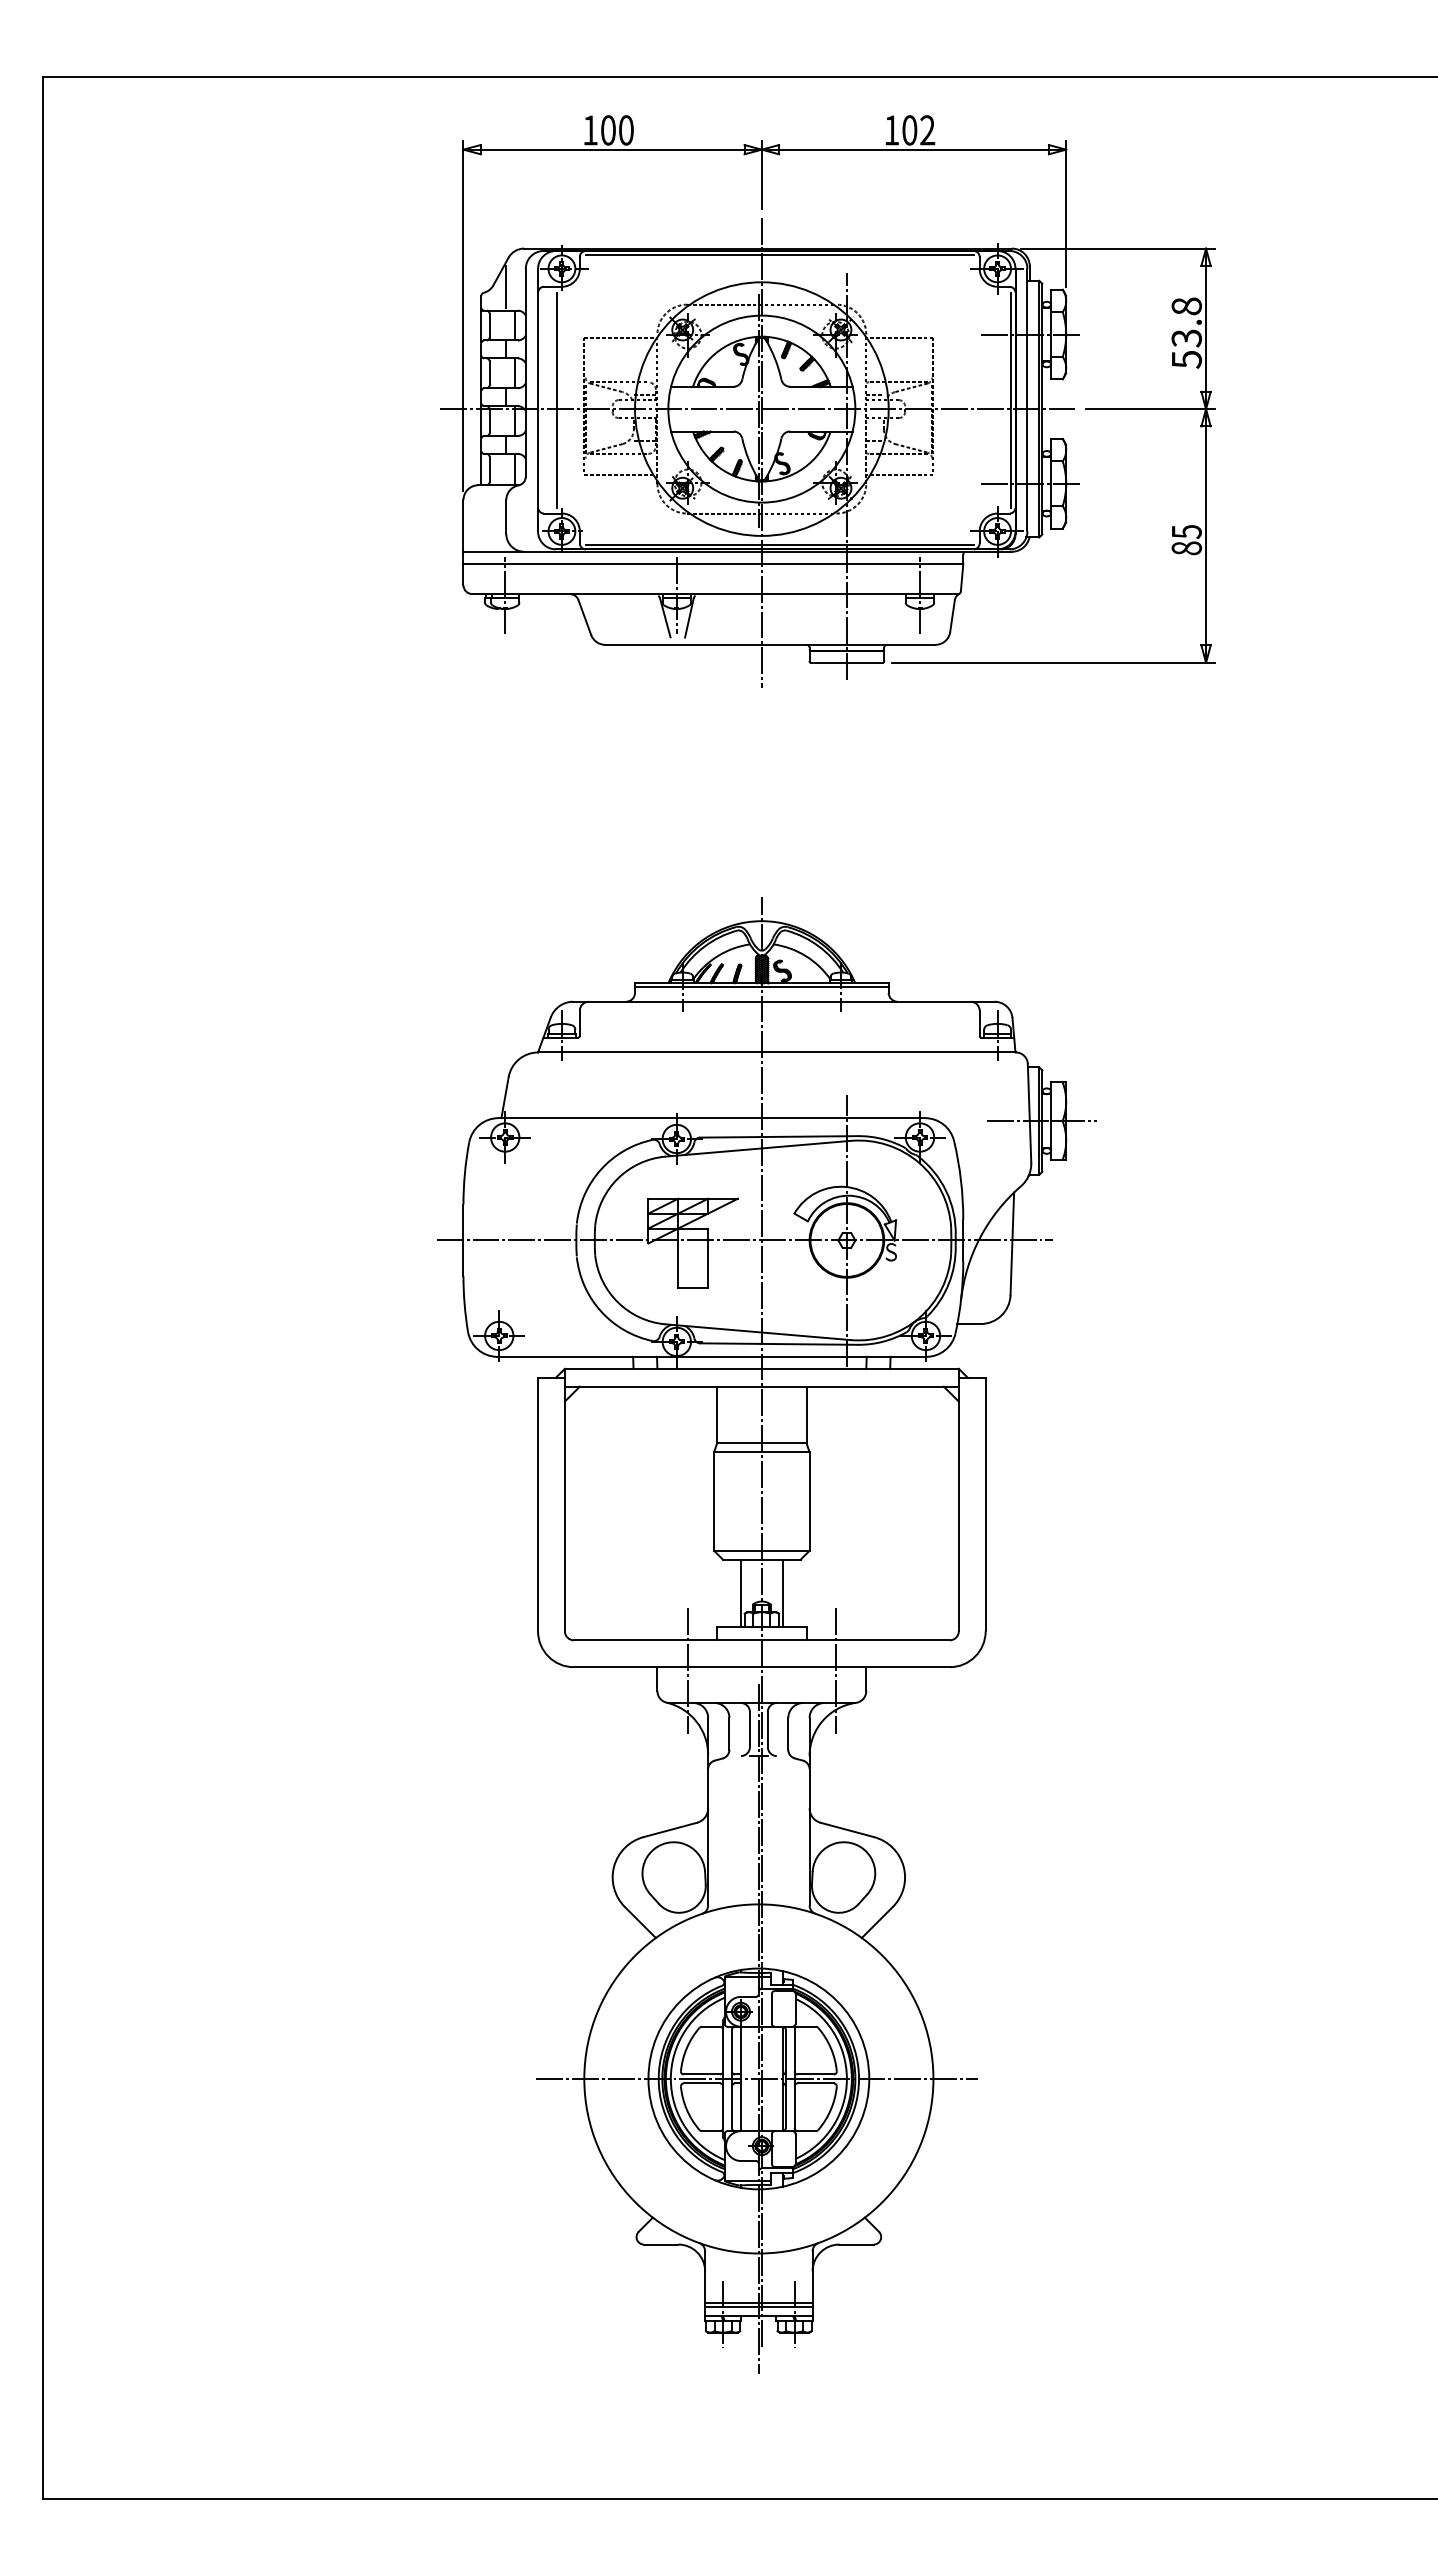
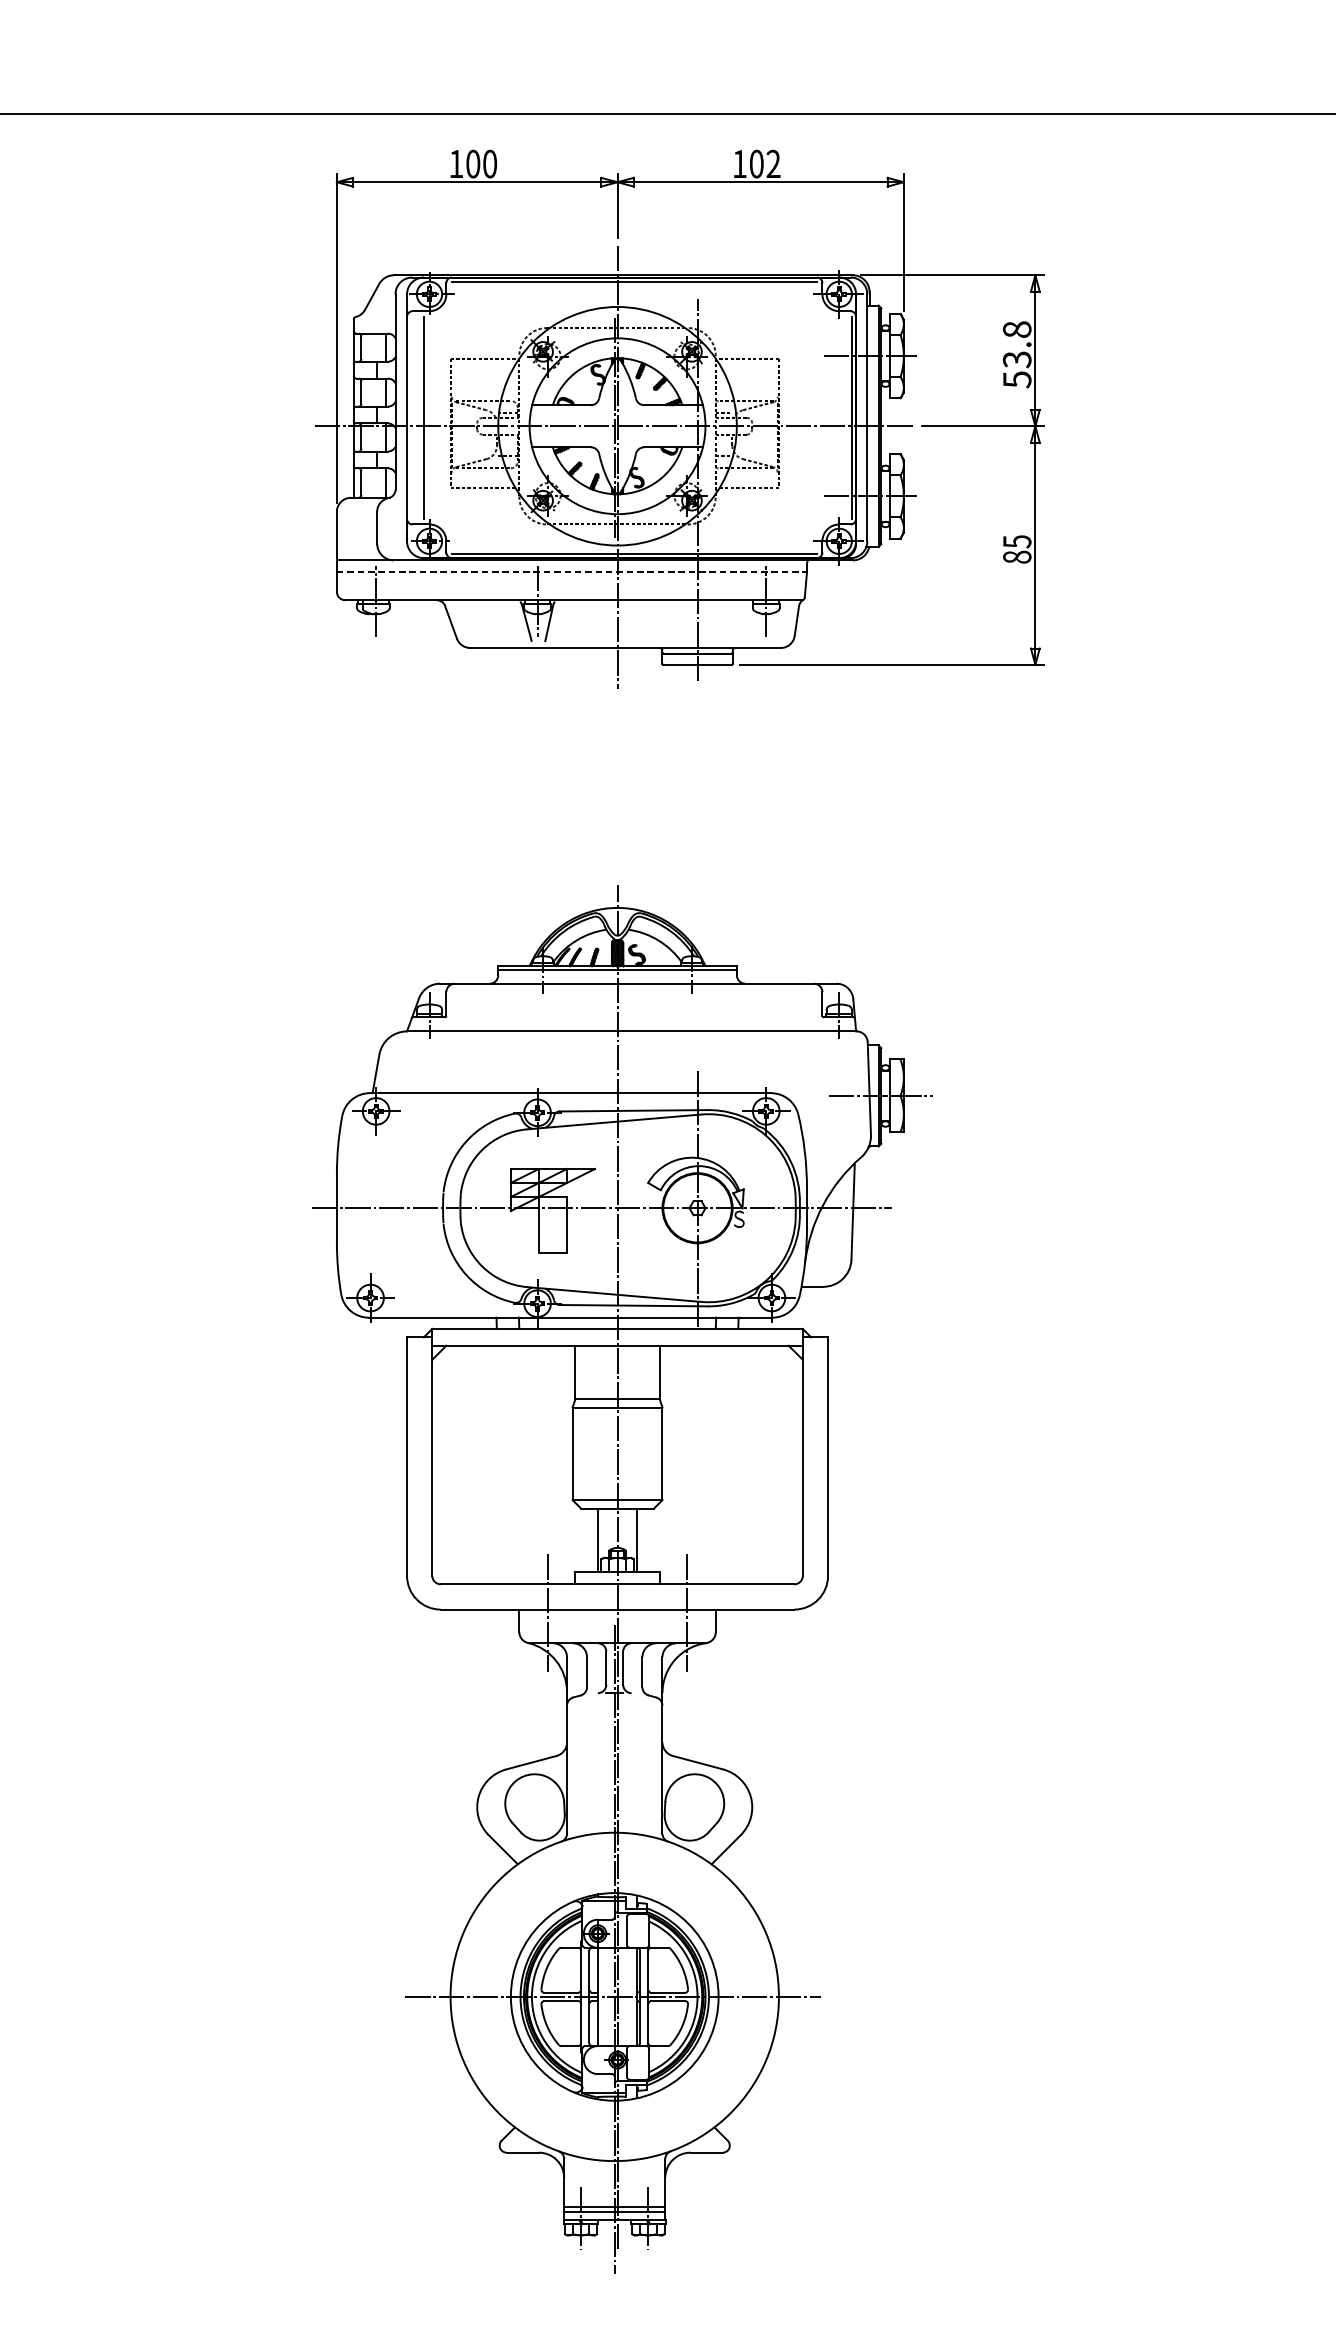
line: (506, 286) -> (377, 310), removed
line: (713, 564) -> (572, 572), solid -> dashed

